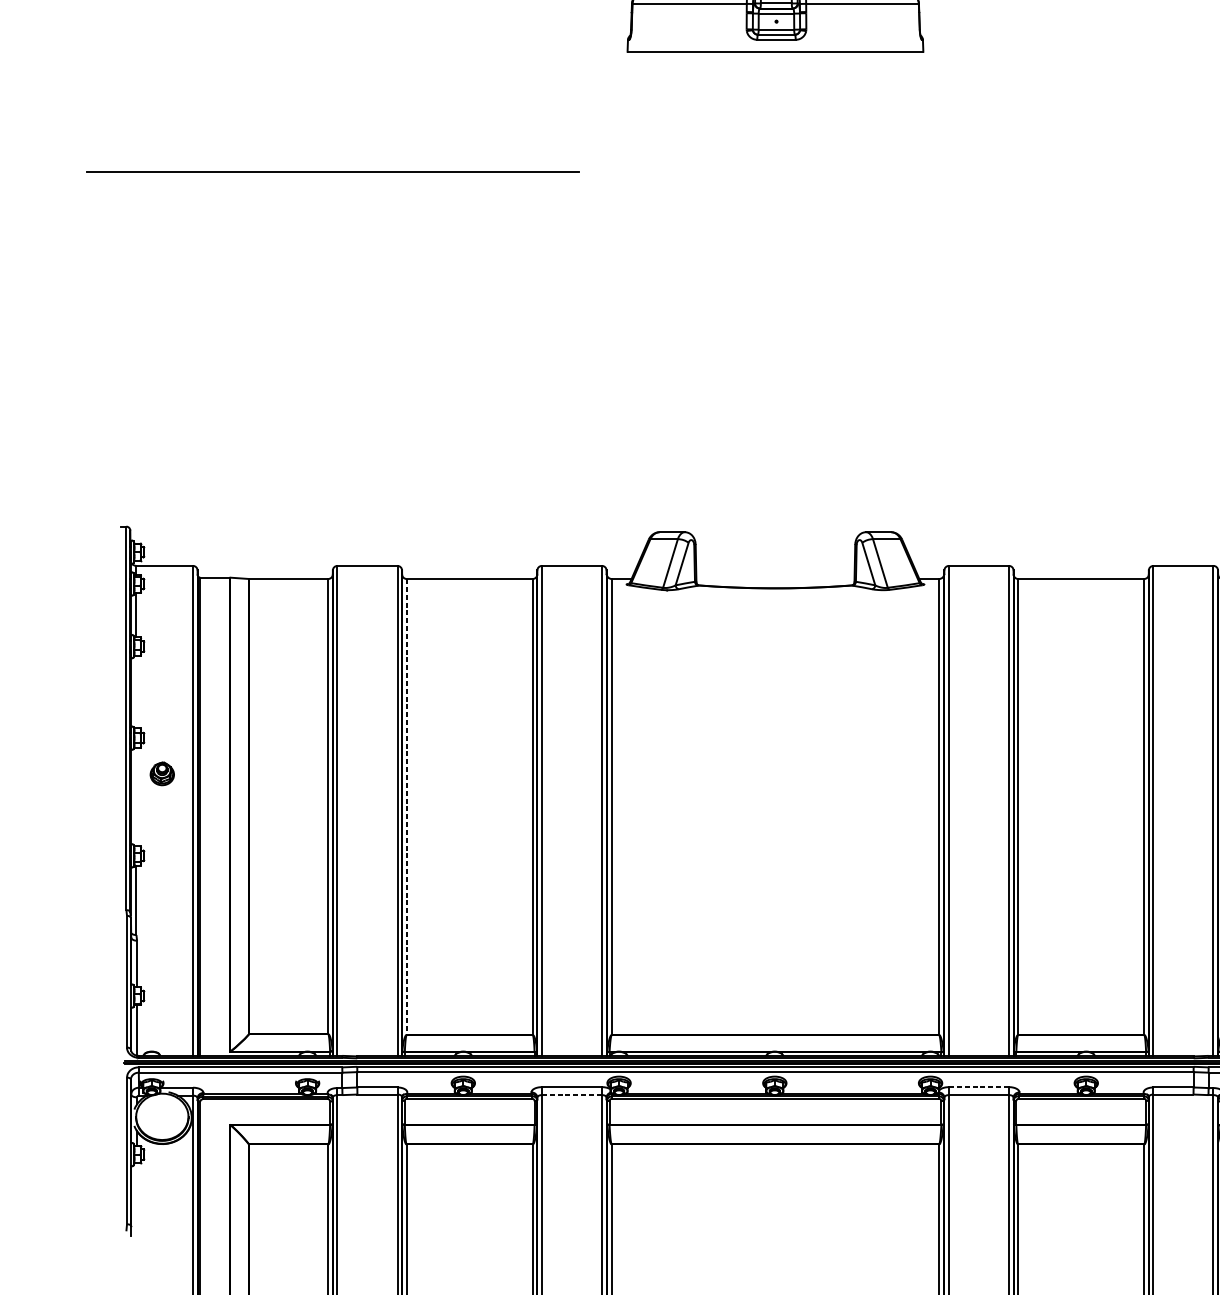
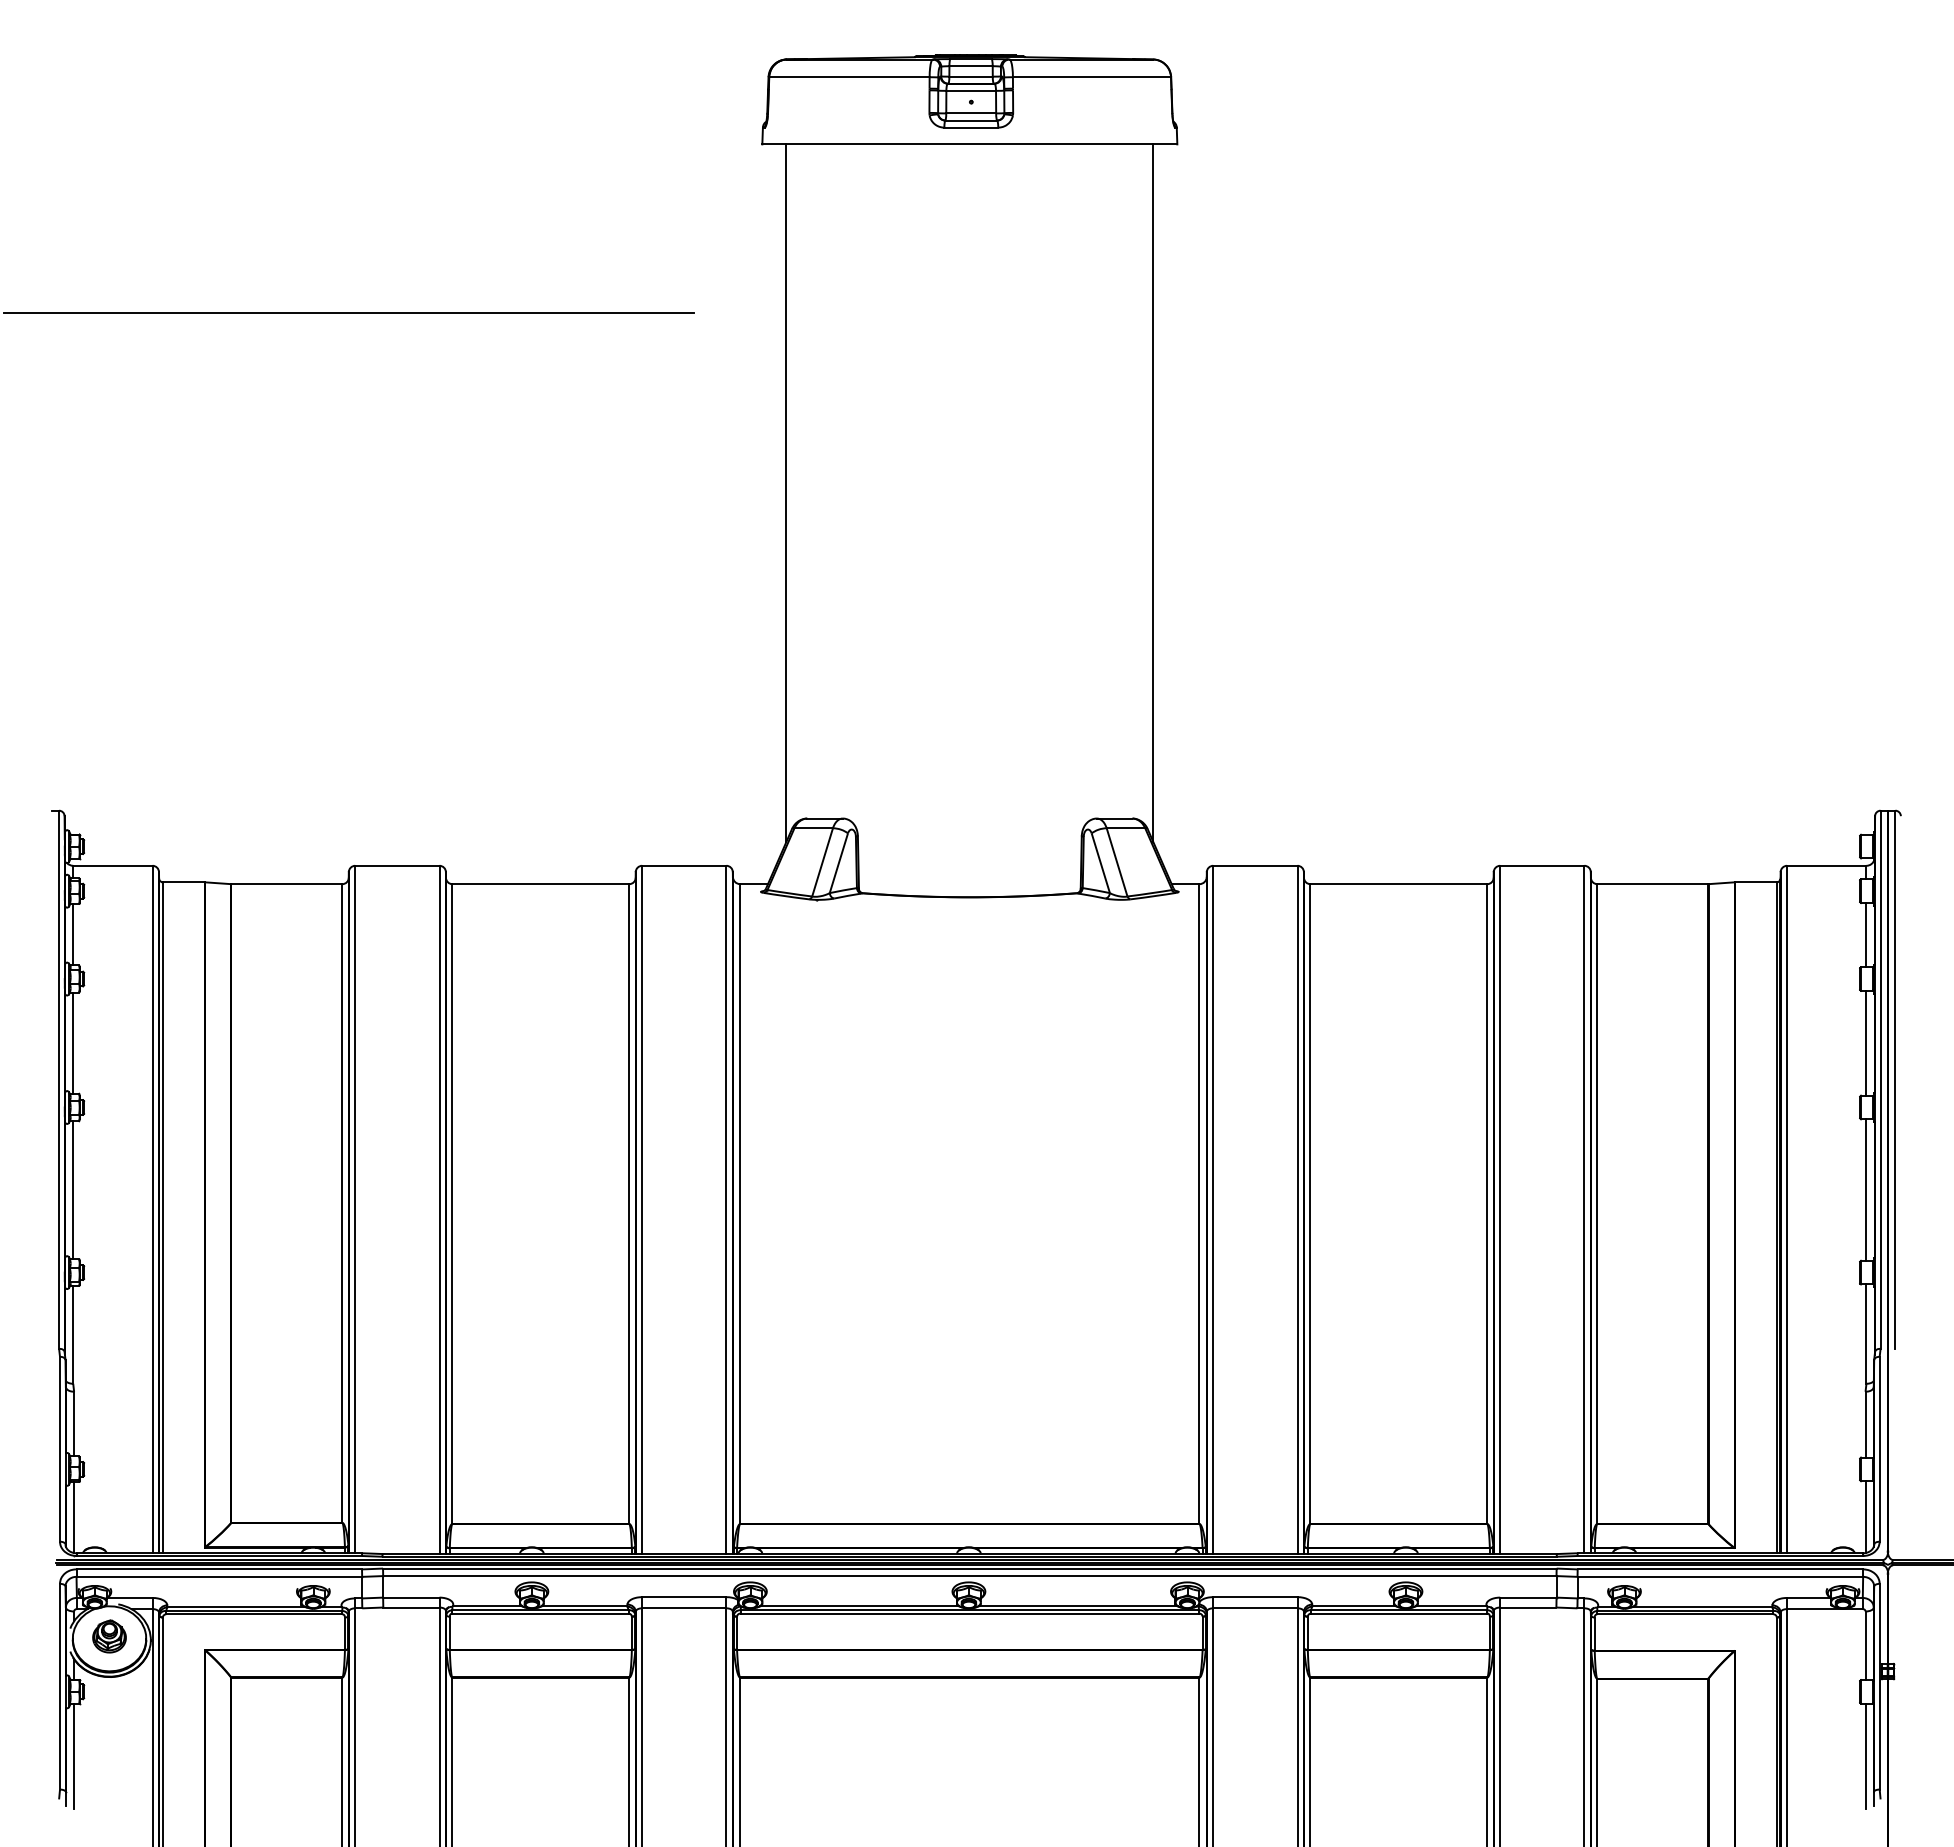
line: (644, 300) -> (786, 493), added
line: (906, 300) -> (1153, 493), added
line: (136, 691) -> (73, 1042), added
part: (162, 773) -> (109, 1636), moved
line: (136, 797) -> (73, 1190), added
line: (406, 807) -> (452, 1204), dashed -> solid
line: (978, 1087) -> (1254, 1597), dashed -> solid
line: (572, 1095) -> (684, 1608), dashed -> solid
line: (137, 1200) -> (74, 1756), added

